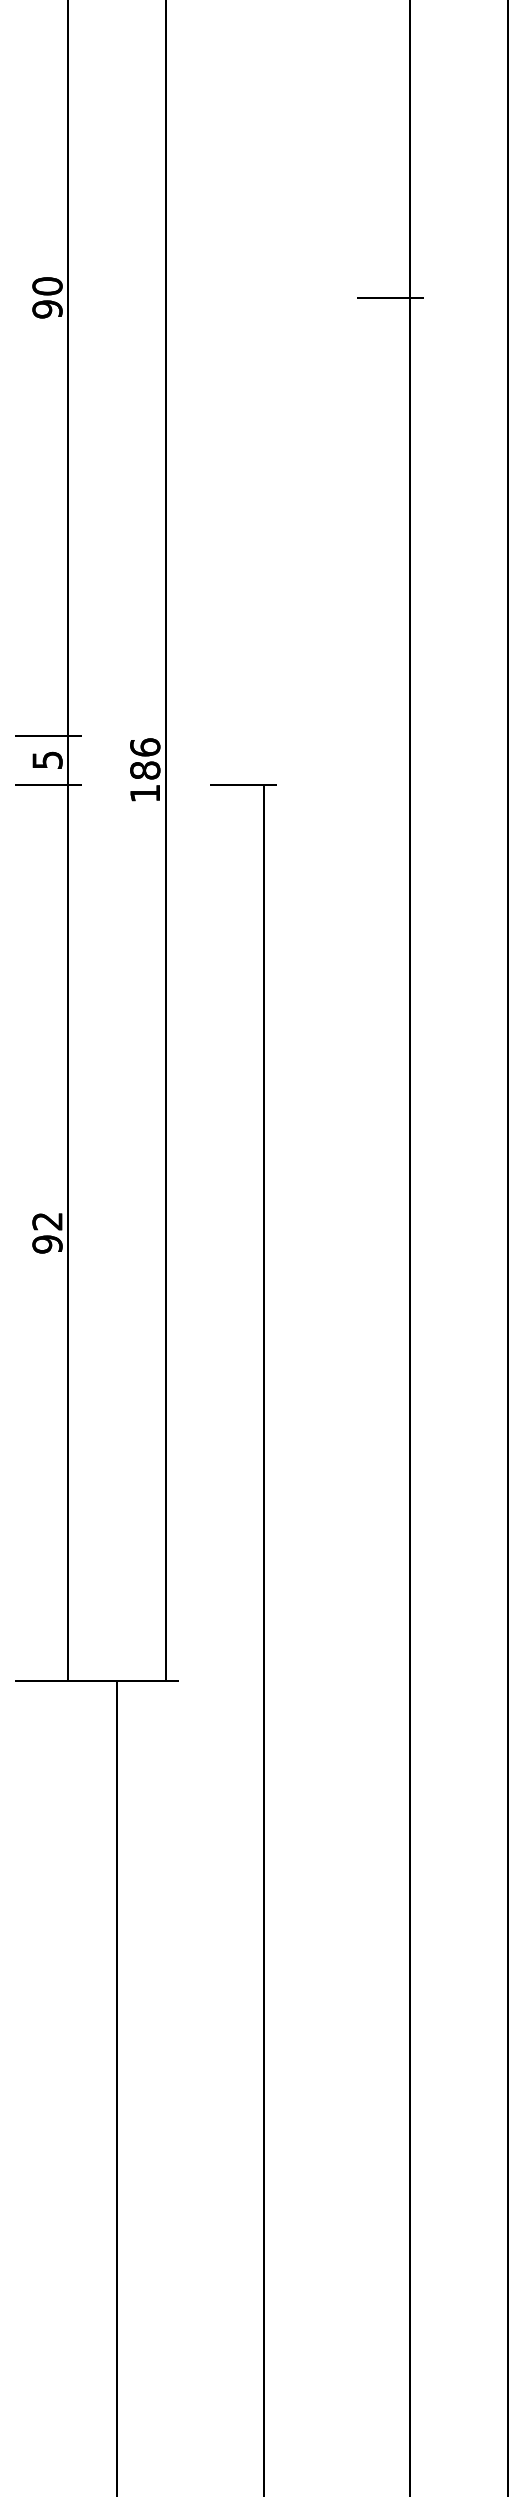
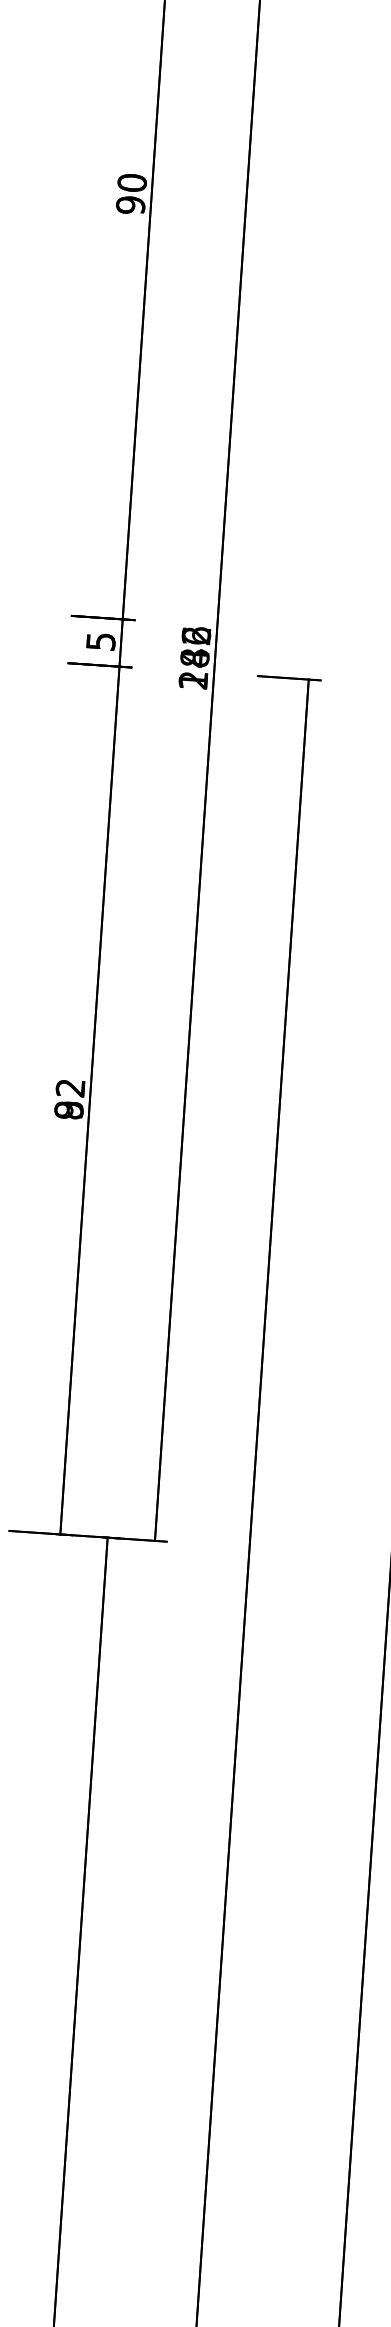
text: (145, 770) -> (195, 658), 186 -> 242
text: (47, 1244) -> (69, 1110), 92 -> 82

